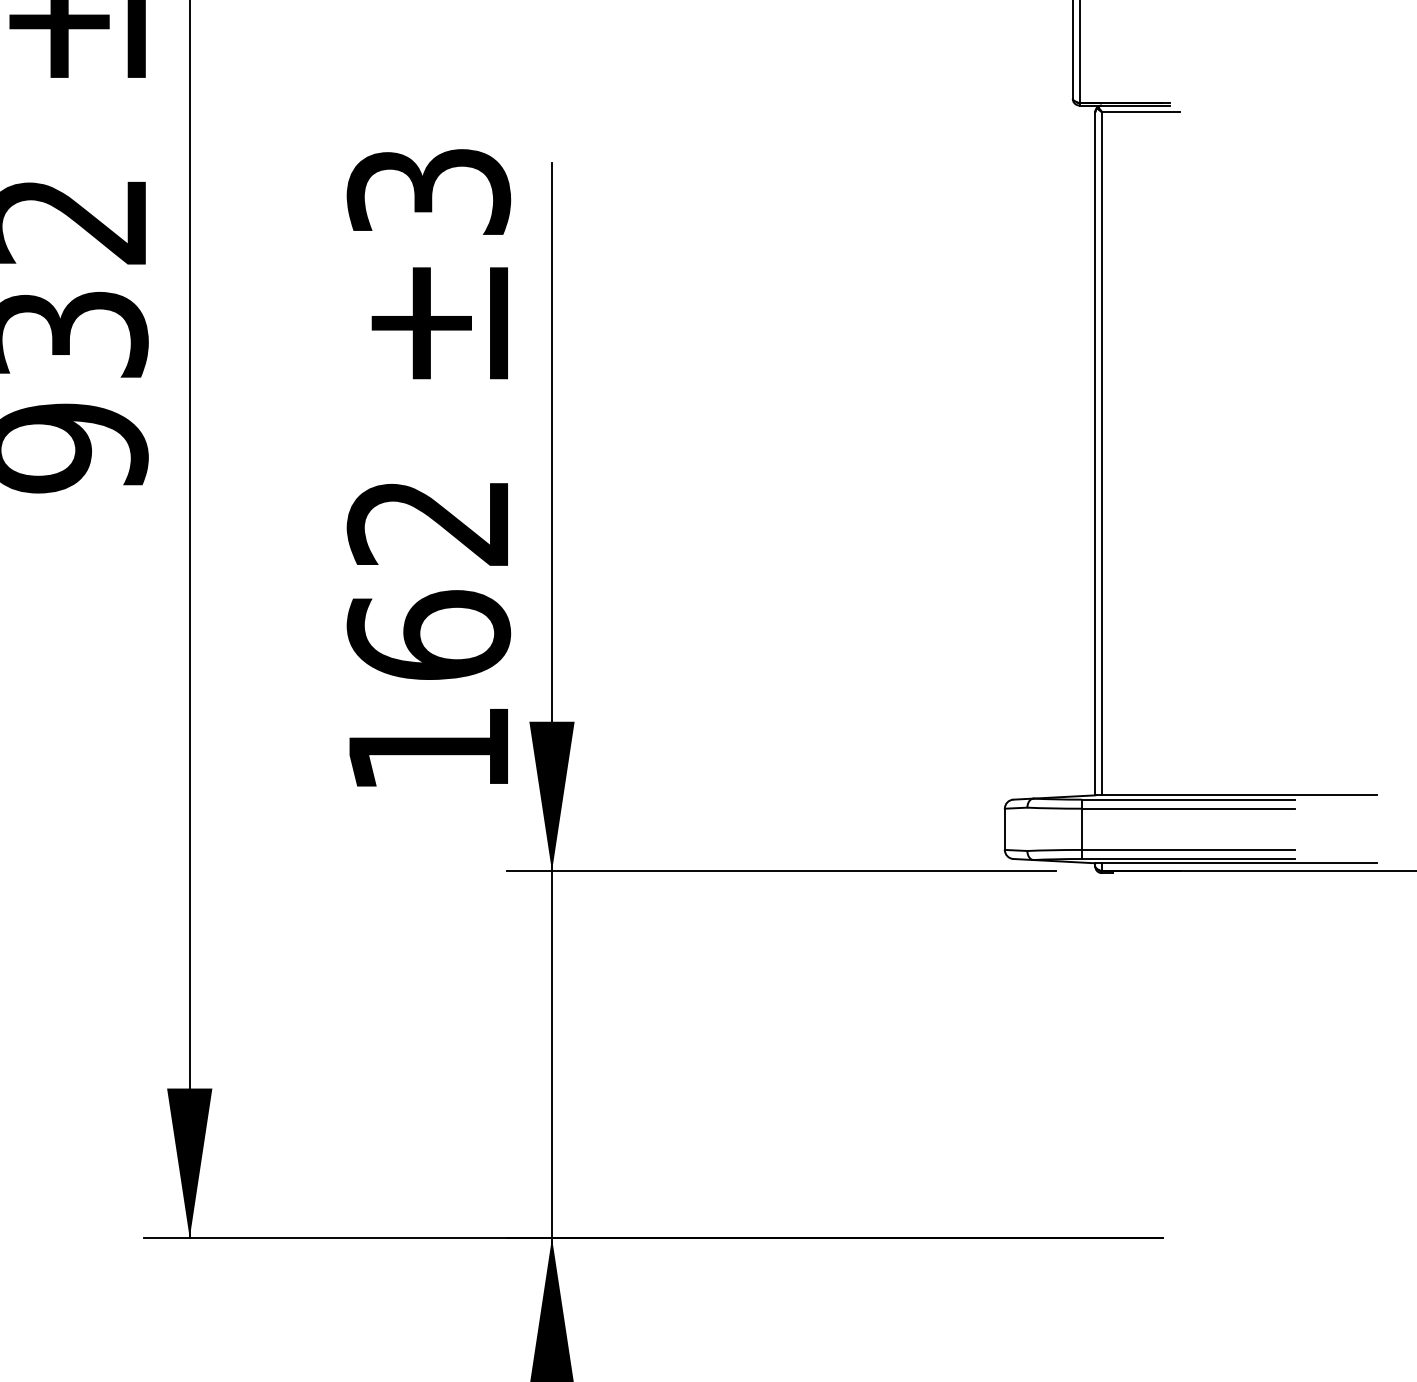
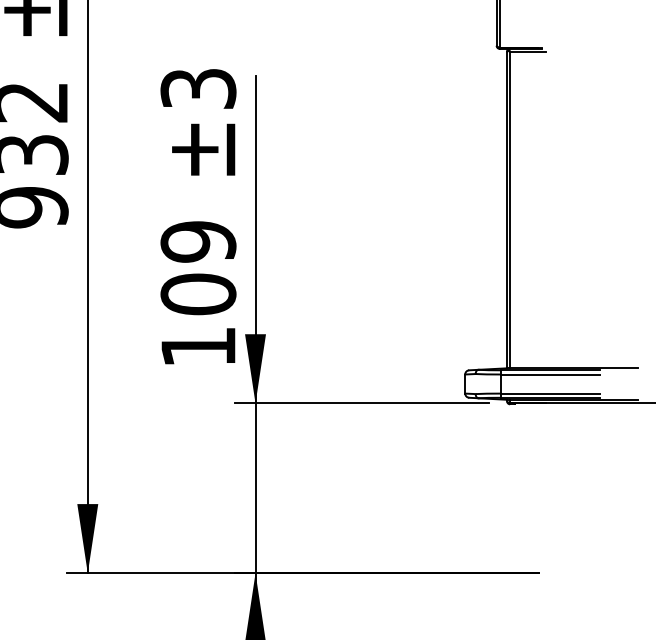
text: (428, 579) -> (198, 268), 162 -> 109

